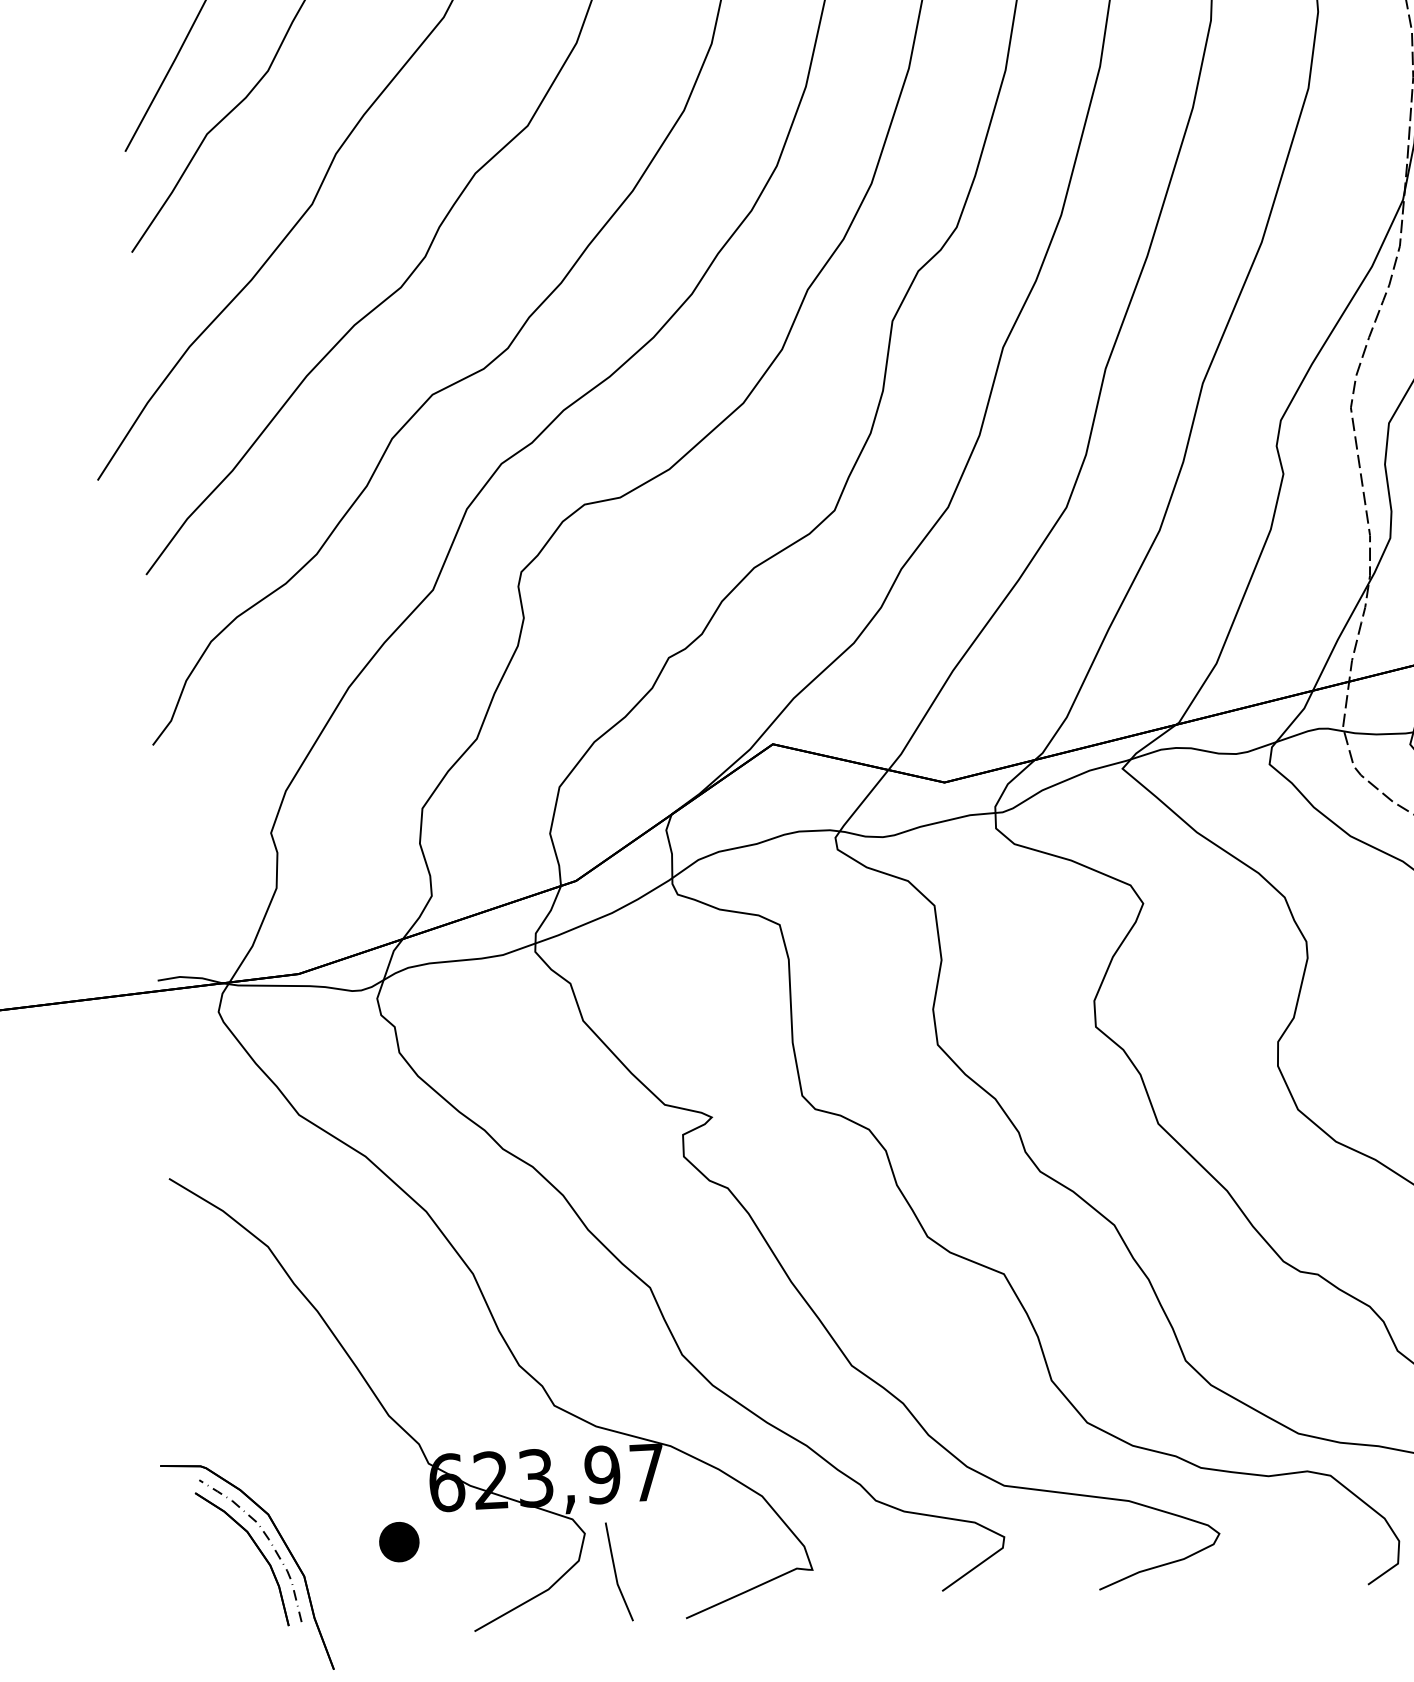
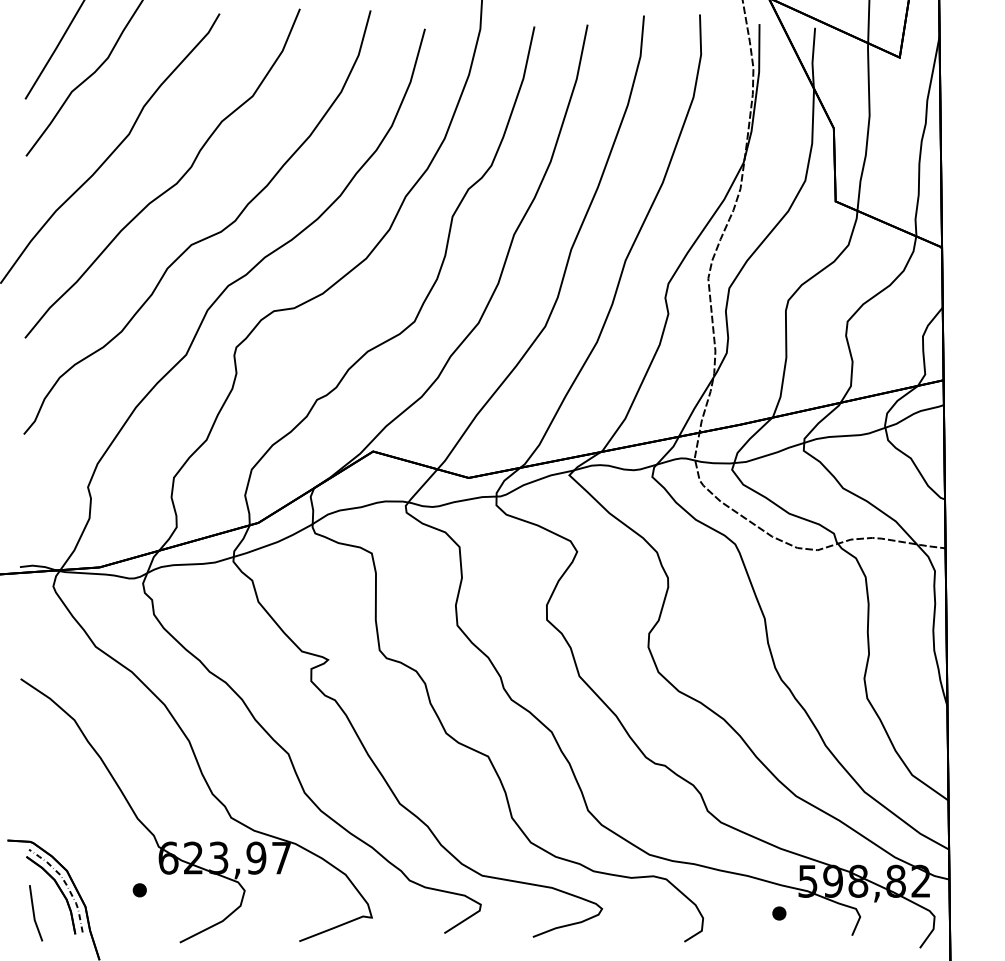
part: (398, 1542) -> (139, 890), size x0.62
line: (616, 1572) -> (34, 913), moved

